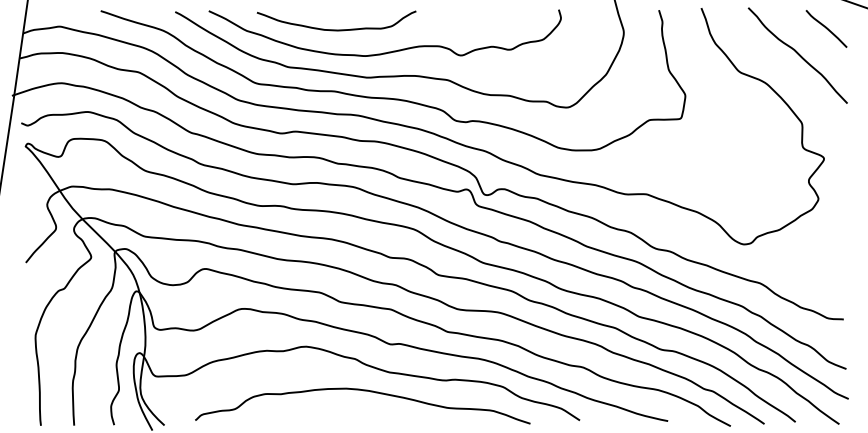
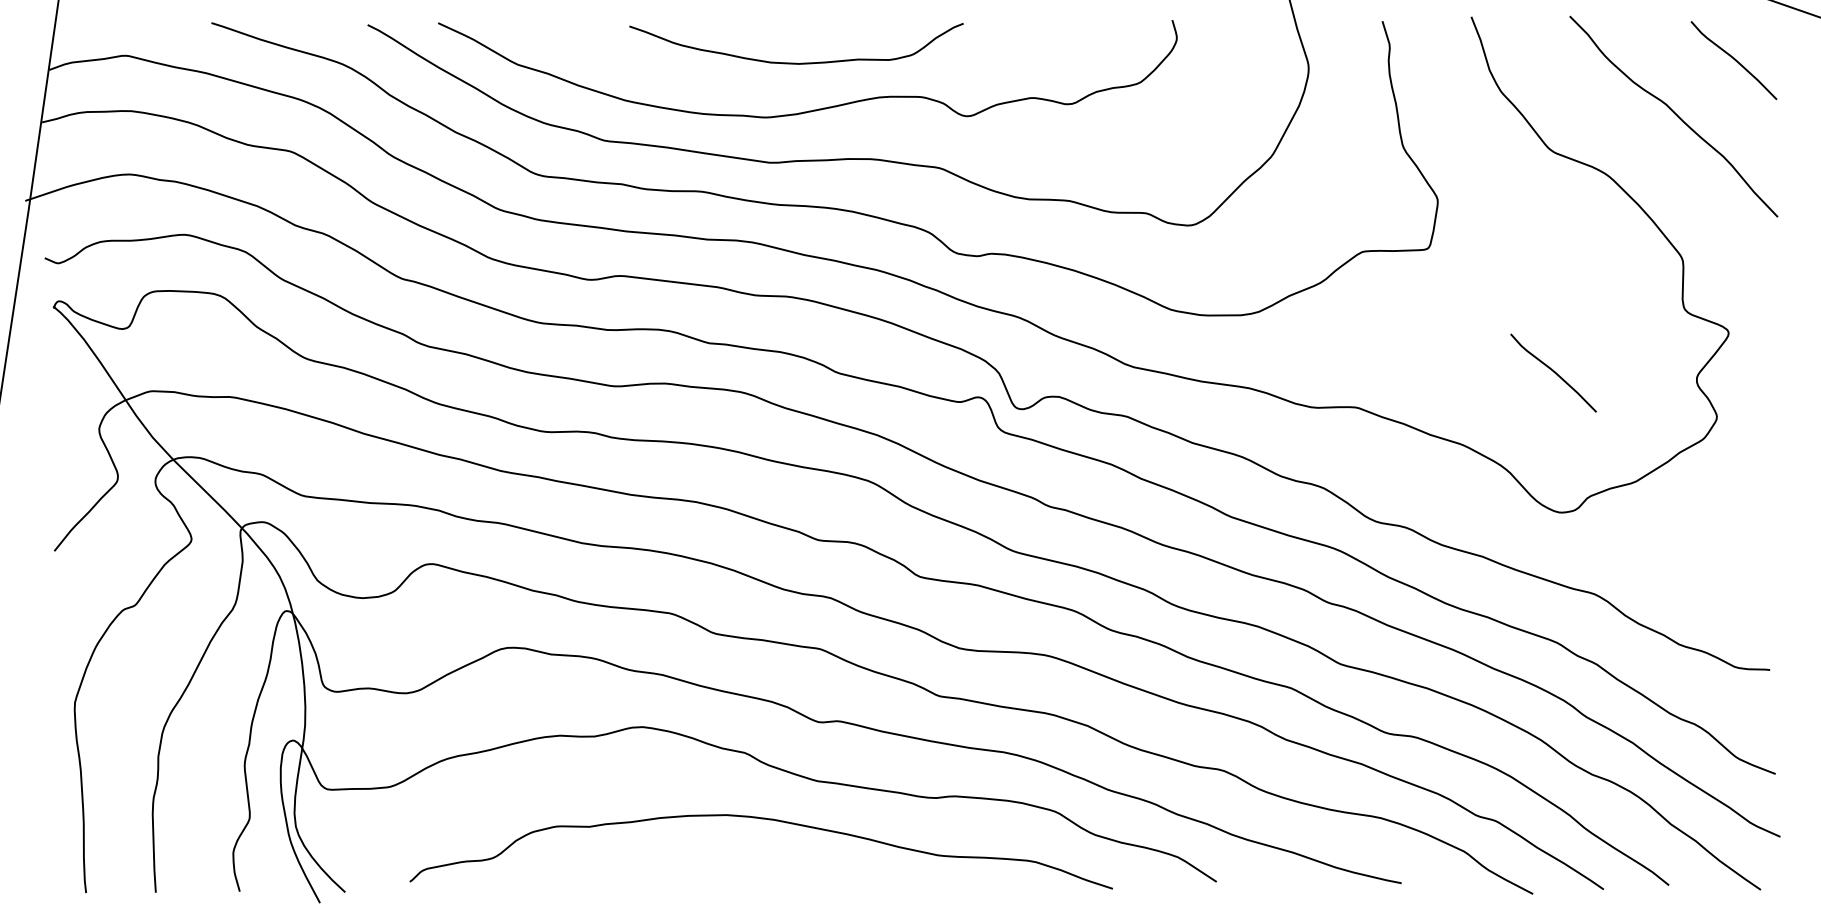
curve: (336, 29) -> (796, 61), moved
line: (740, 177) -> (1553, 372), added

